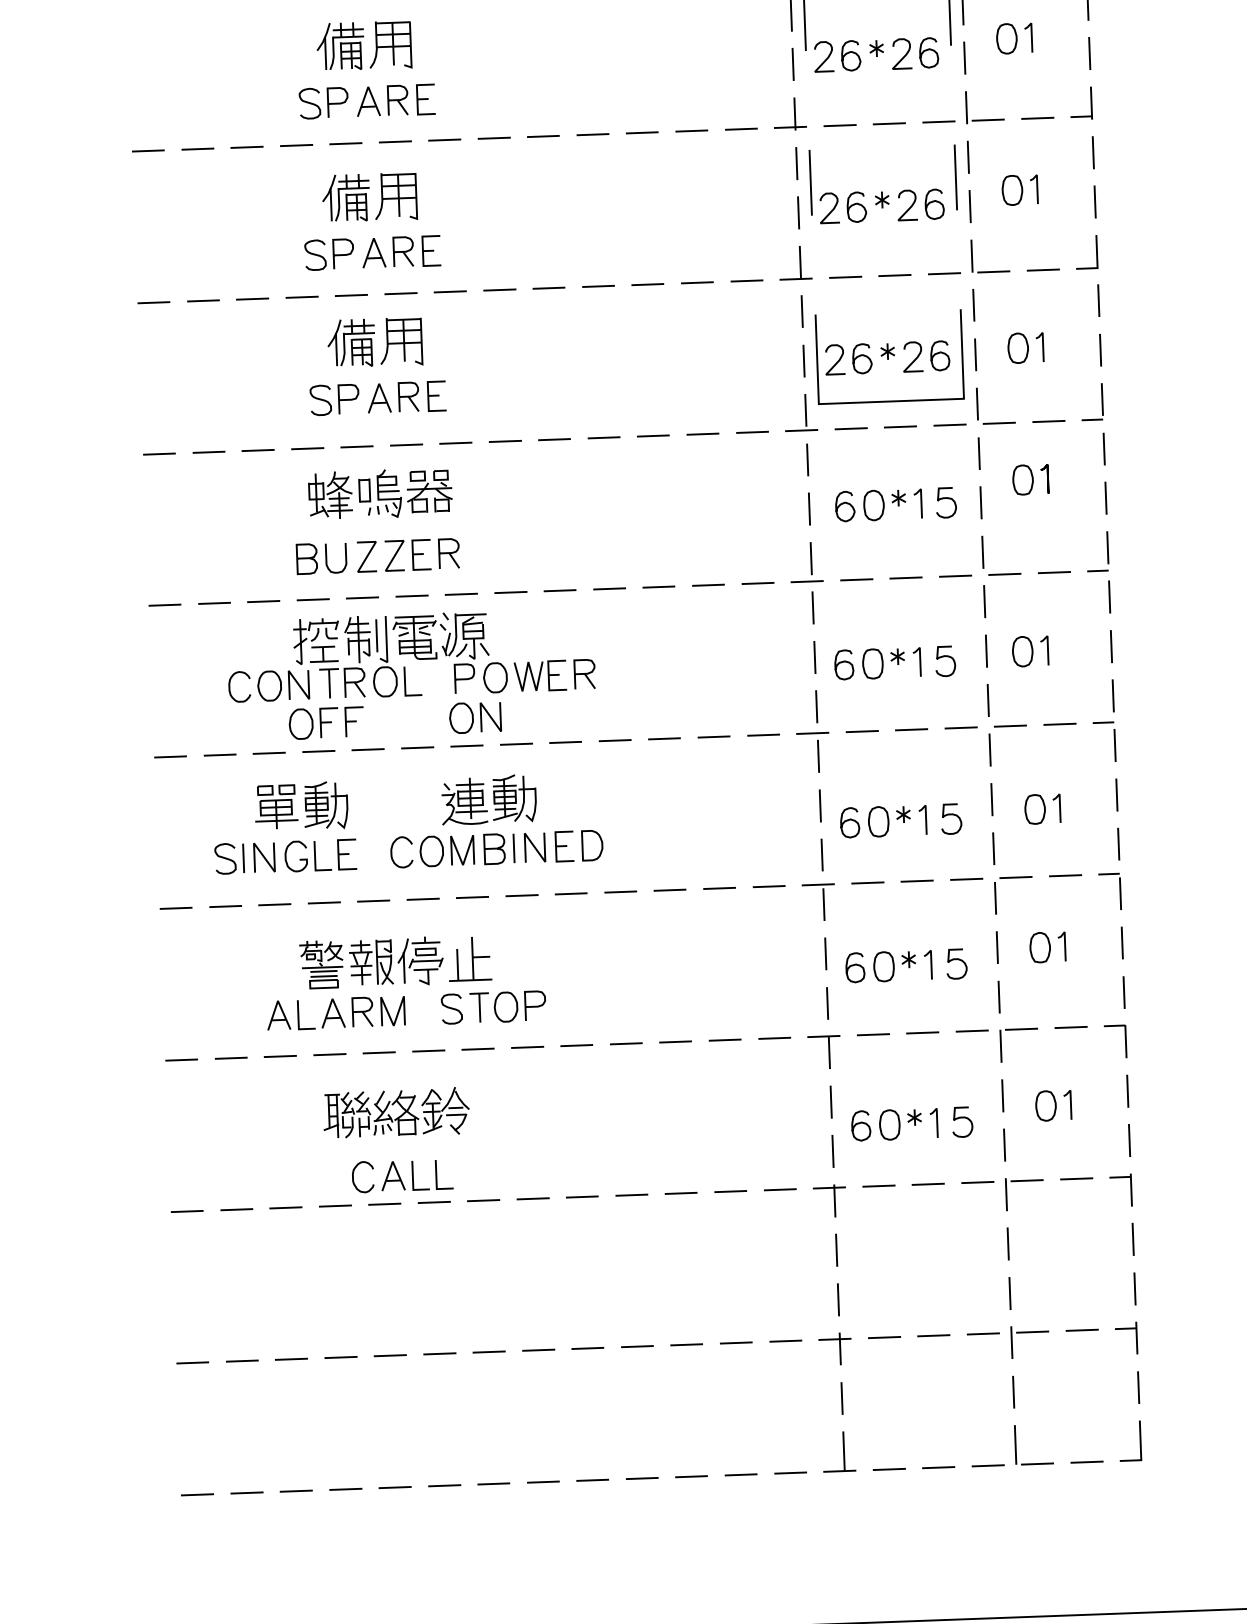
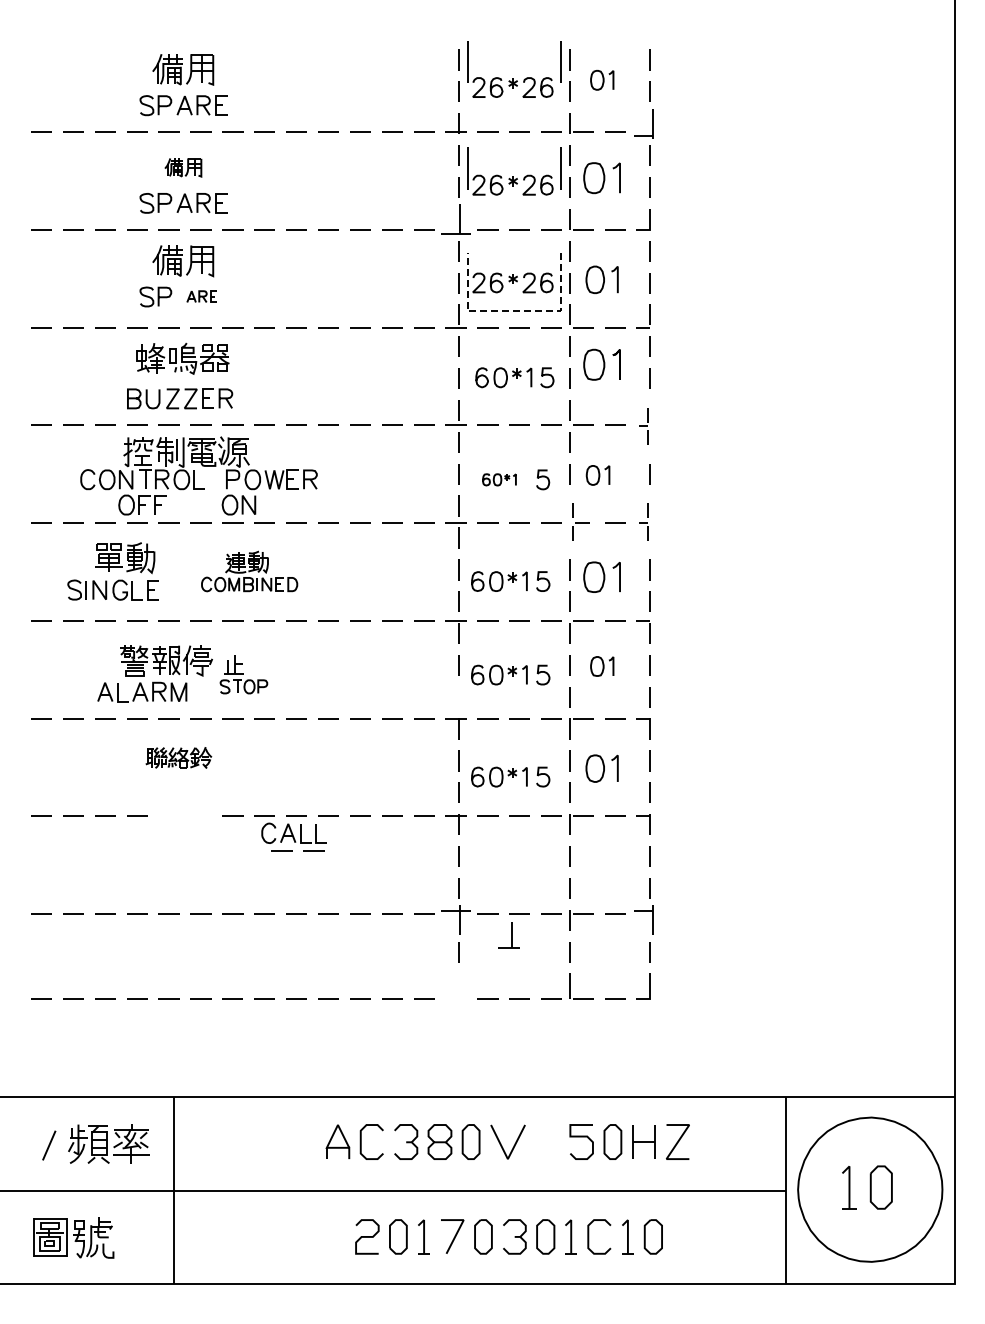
part: (1080, 103) -> (643, 123), size x1.4
part: (1020, 189) -> (602, 177), size x1.6
part: (370, 197) -> (183, 167), size x0.6
part: (794, 262) -> (455, 219), size x1.4
part: (1026, 347) -> (602, 279), size x1.4
part: (405, 396) -> (201, 296), size x0.6
line: (891, 402) -> (514, 311), solid -> dashed
part: (1031, 479) -> (602, 364), size x1.6
part: (1098, 572) -> (643, 426), size x0.7
part: (877, 663) -> (499, 479), size x0.6
part: (1103, 720) -> (643, 521), size x0.7
part: (1007, 723) -> (581, 521), size x0.7
part: (1043, 809) -> (602, 577), size x1.6
part: (495, 820) -> (249, 571), size x0.7
part: (492, 980) -> (243, 674), size x0.7
line: (826, 1003) -> (458, 697), removed
part: (1054, 1105) -> (602, 768), size x1.4
part: (396, 1112) -> (178, 757), size x0.7
part: (401, 1180) -> (293, 836), moved
part: (1126, 1338) -> (643, 920), size x1.4
part: (834, 1349) -> (455, 920), size x1.4
part: (838, 1451) -> (508, 935), moved

